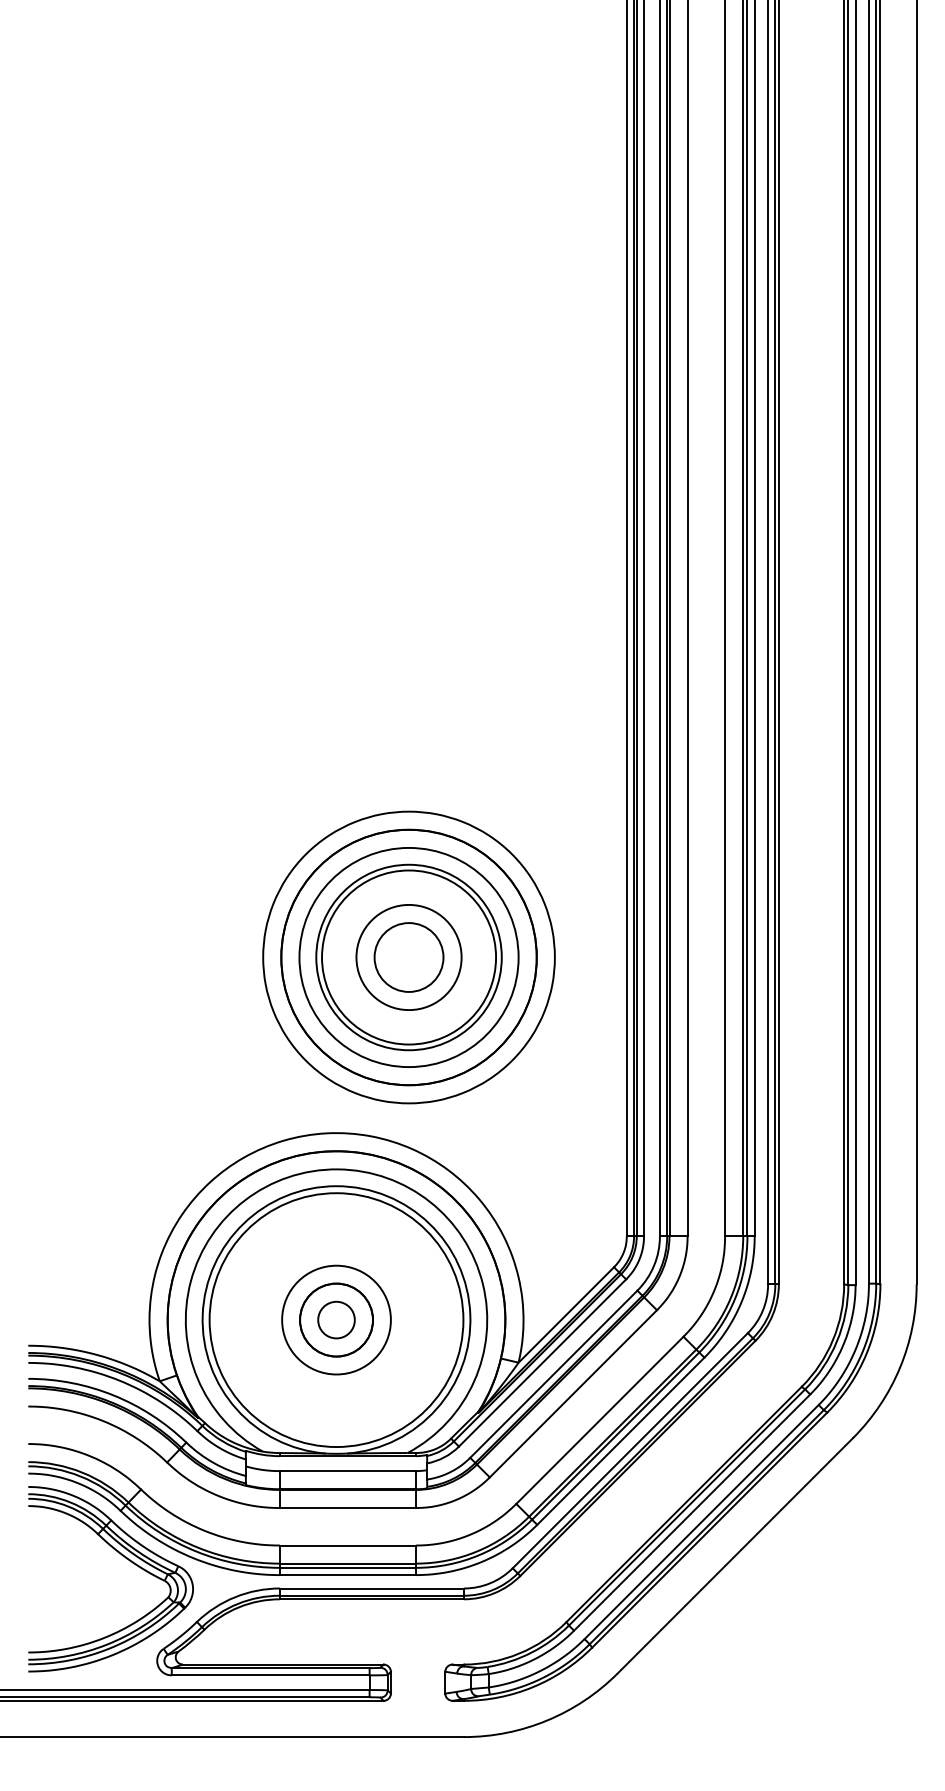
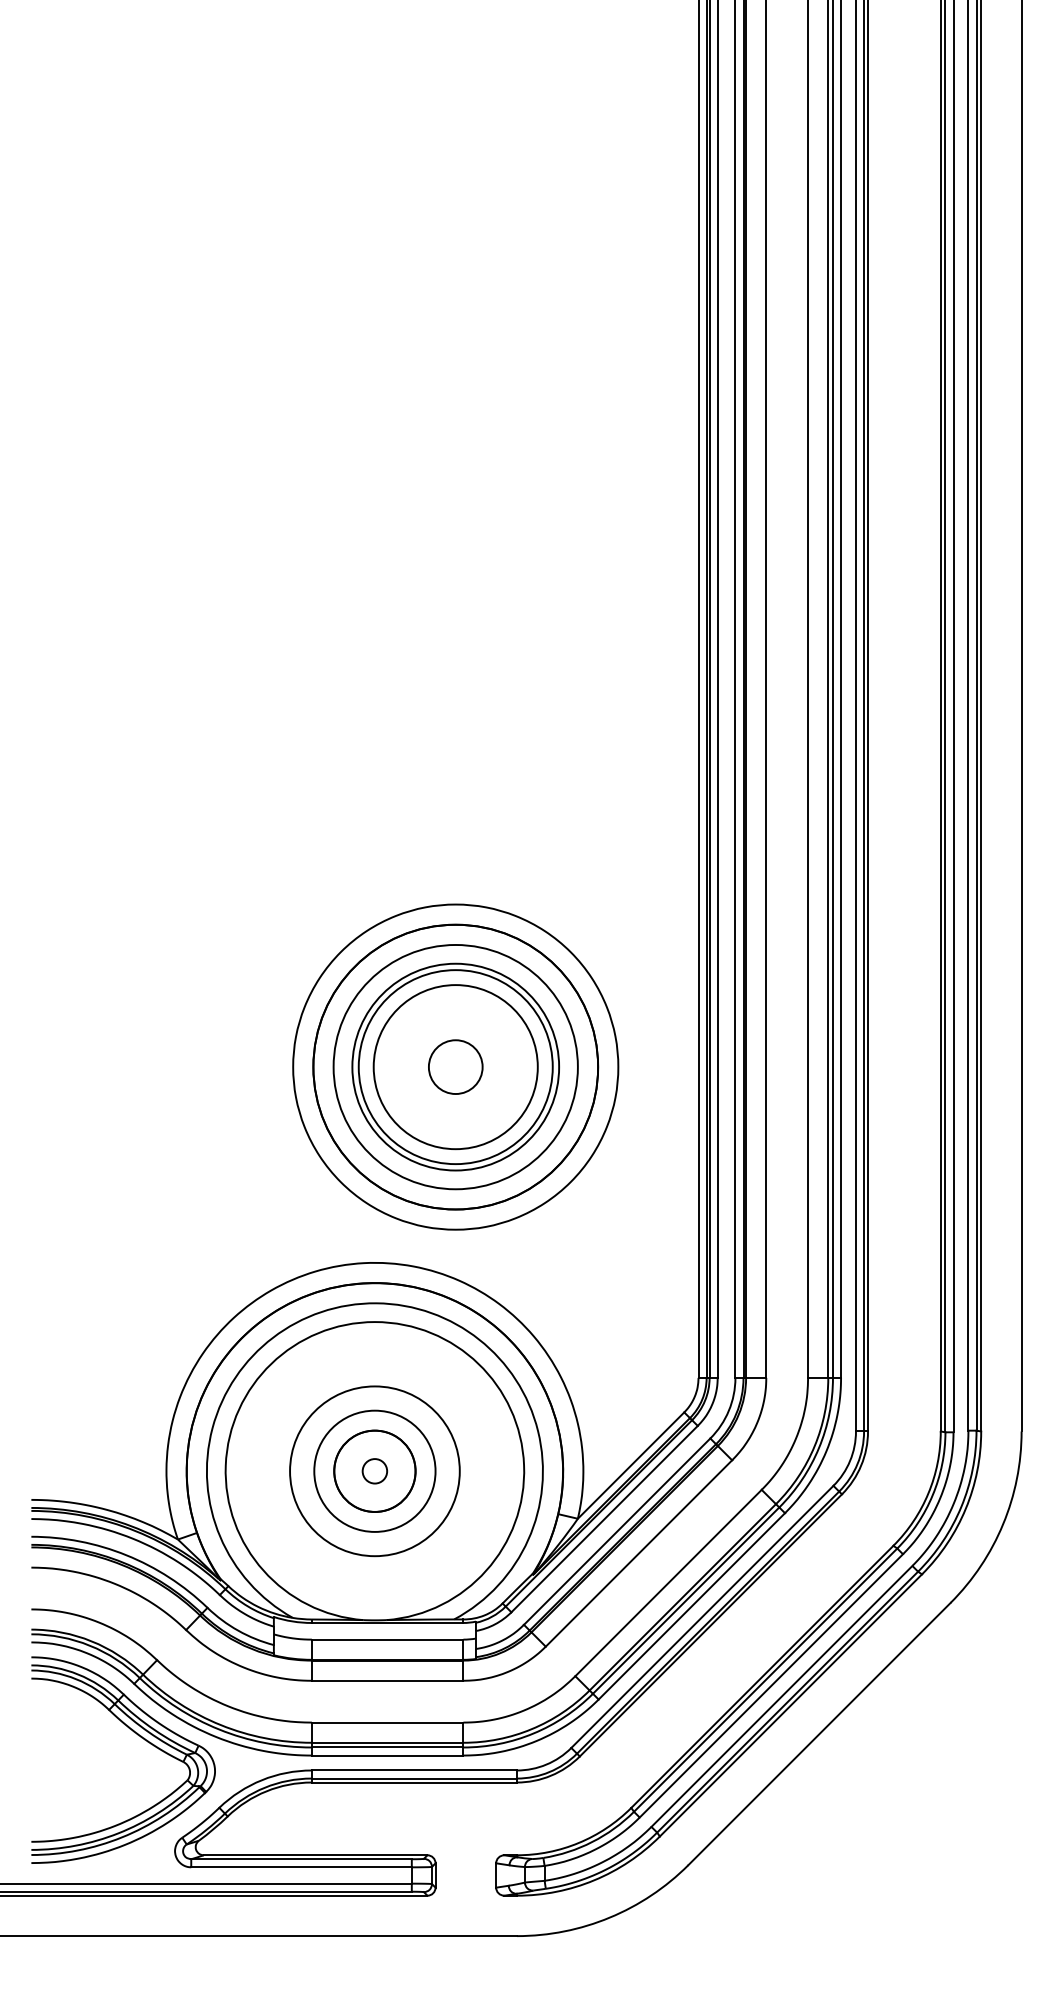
circle: (408, 956) -> (455, 1066), size x0.7
circle: (408, 956) -> (455, 1066), size x1.4
circle: (336, 1319) -> (374, 1470), size x0.6
circle: (336, 1319) -> (374, 1470), size x0.6

